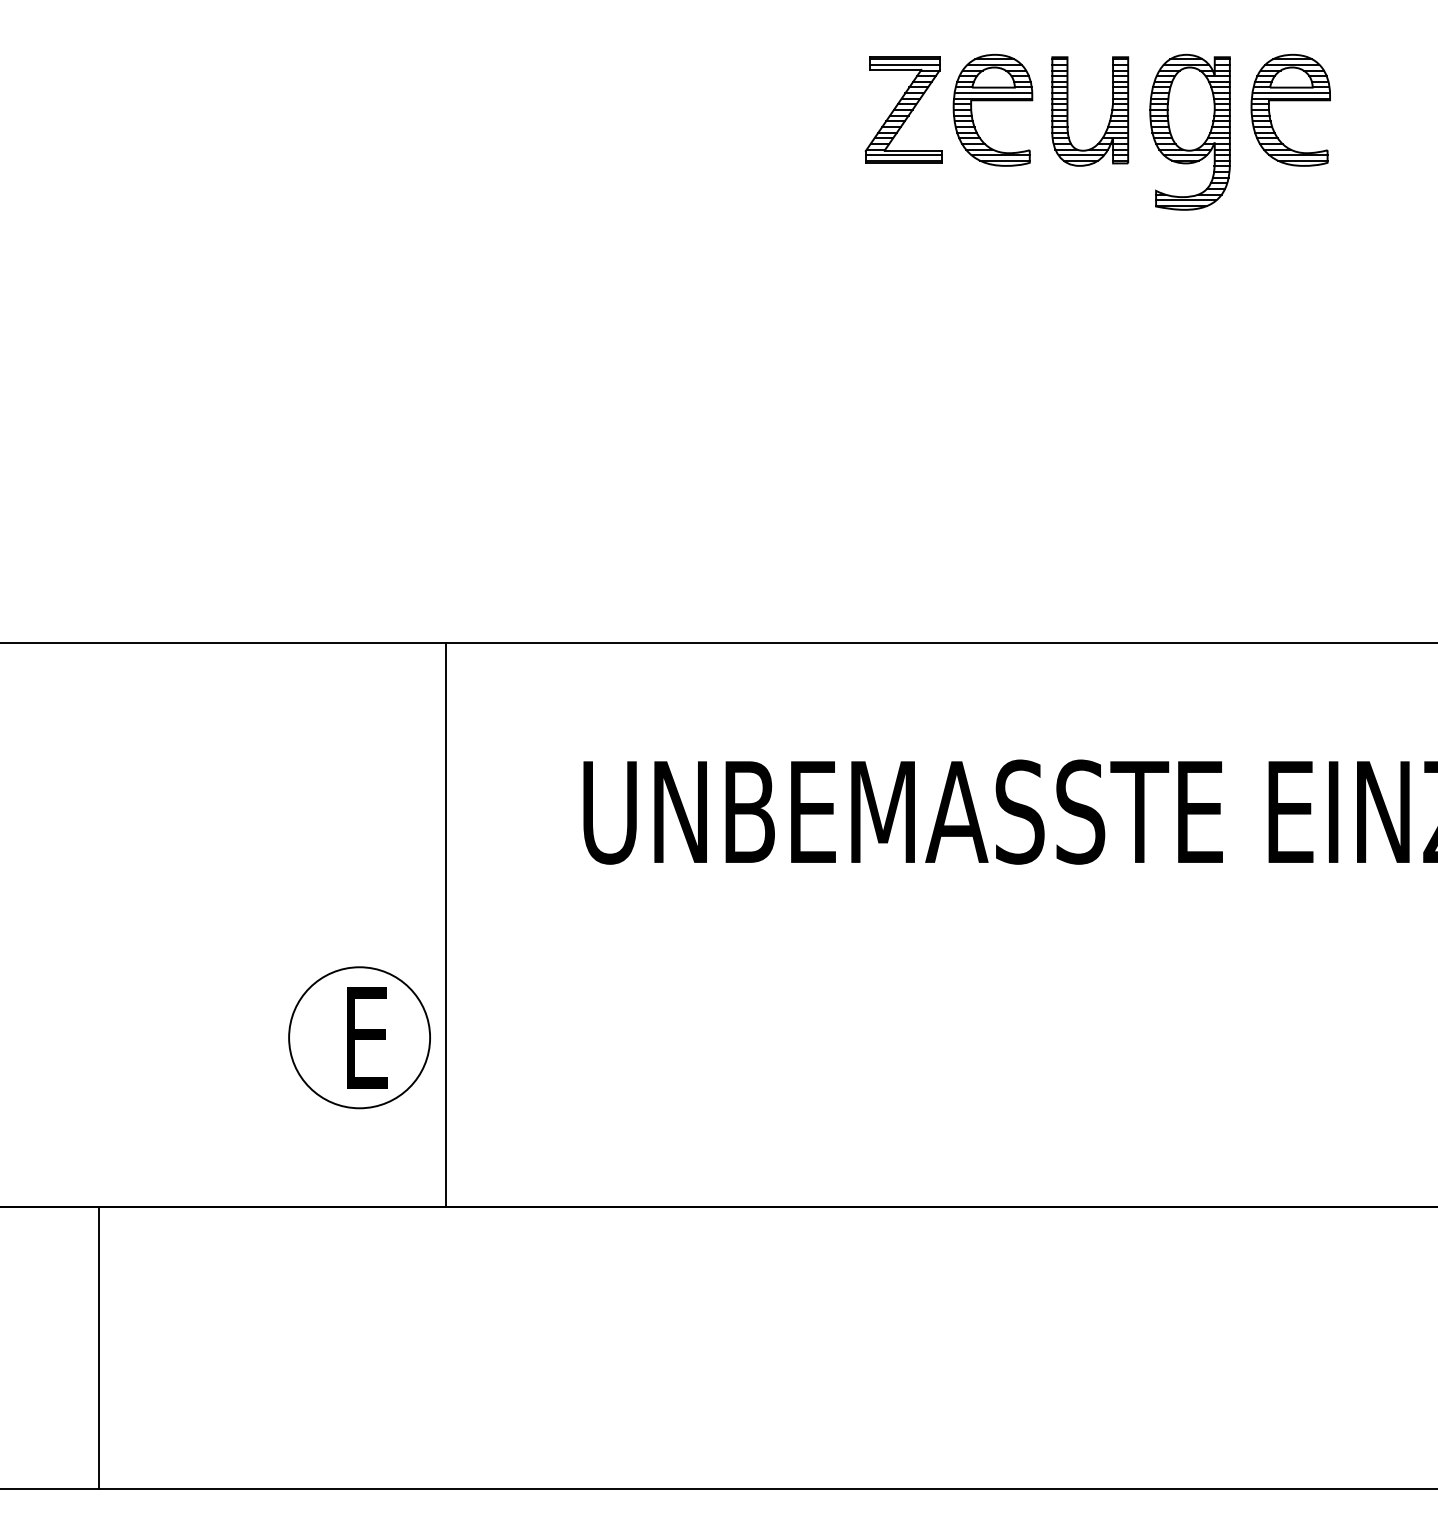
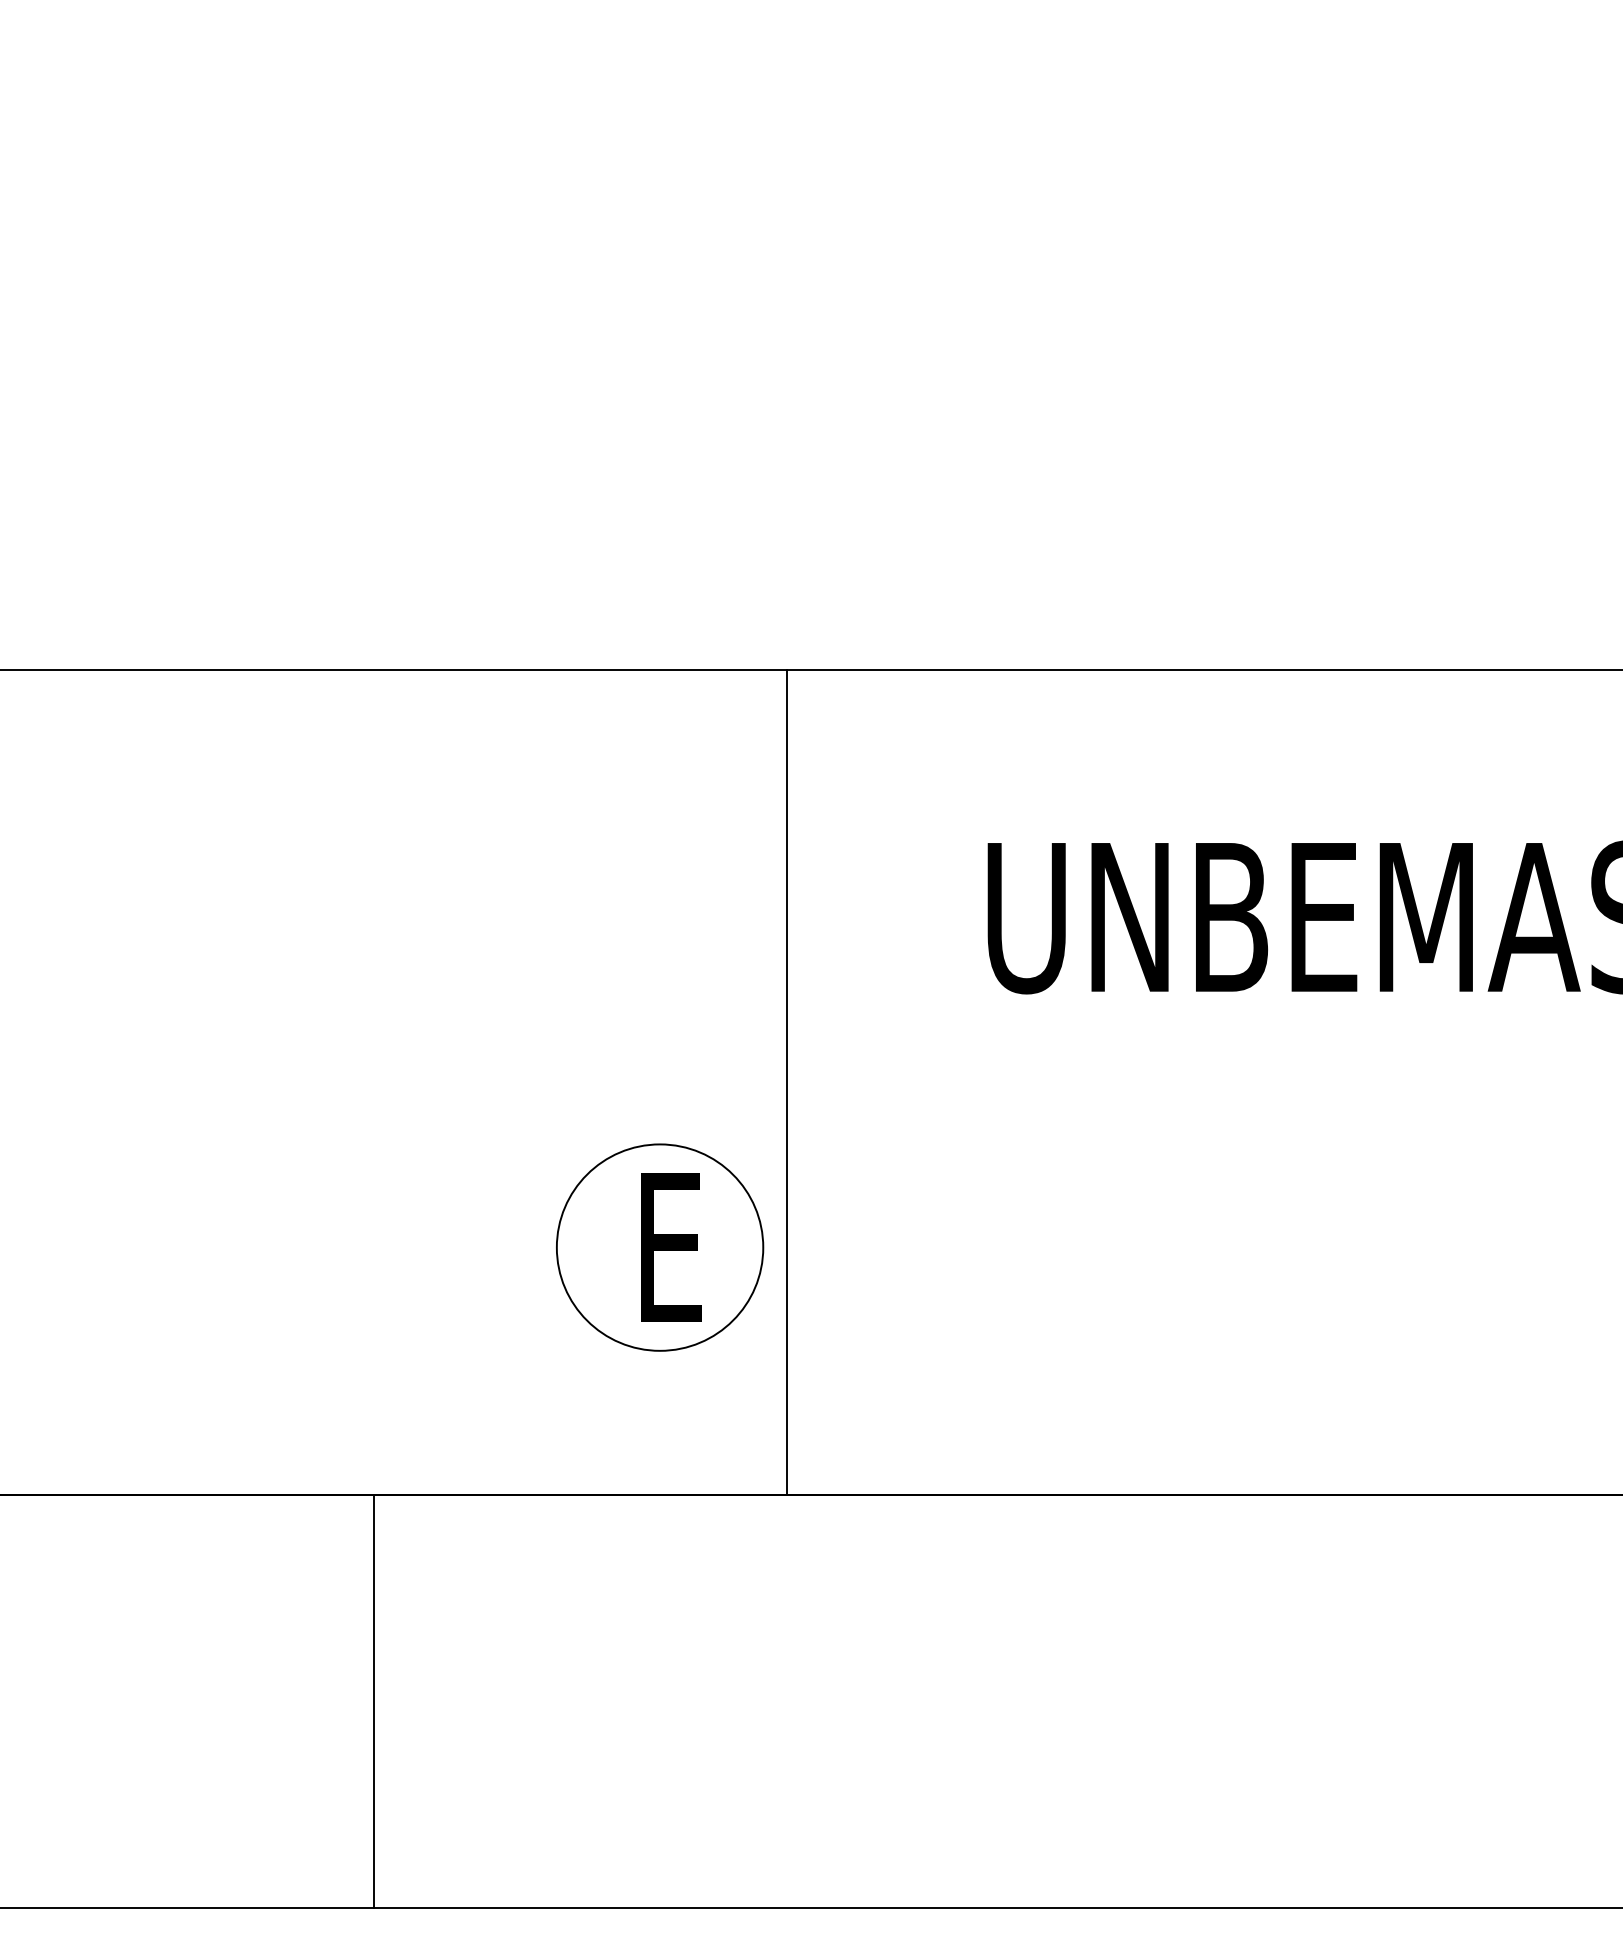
line: (99, 1348) -> (374, 1702), moved

